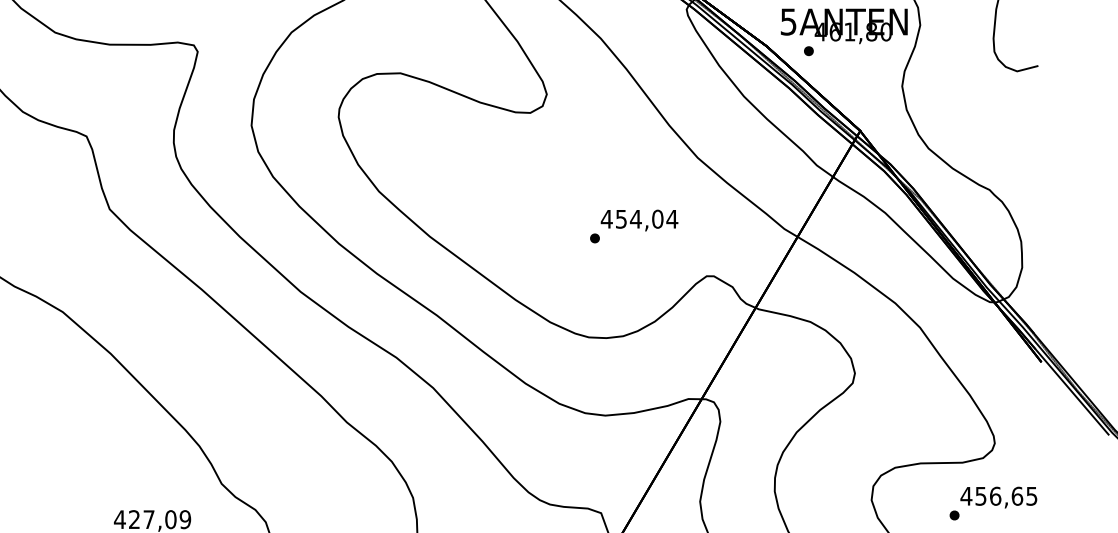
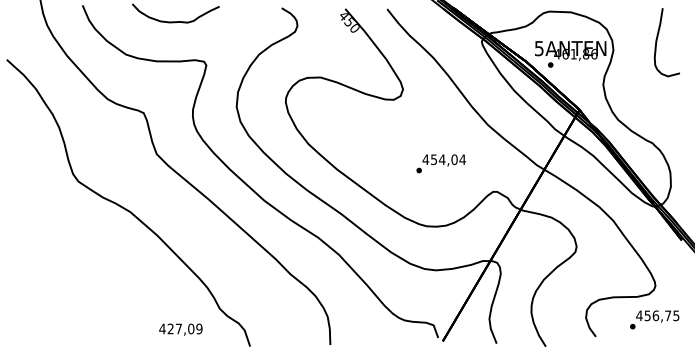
text: (886, 30) -> (594, 53), 461,80 -> 461,86
text: (634, 225) -> (441, 163), moved
text: (1017, 495) -> (668, 315), 456,65 -> 456,75

